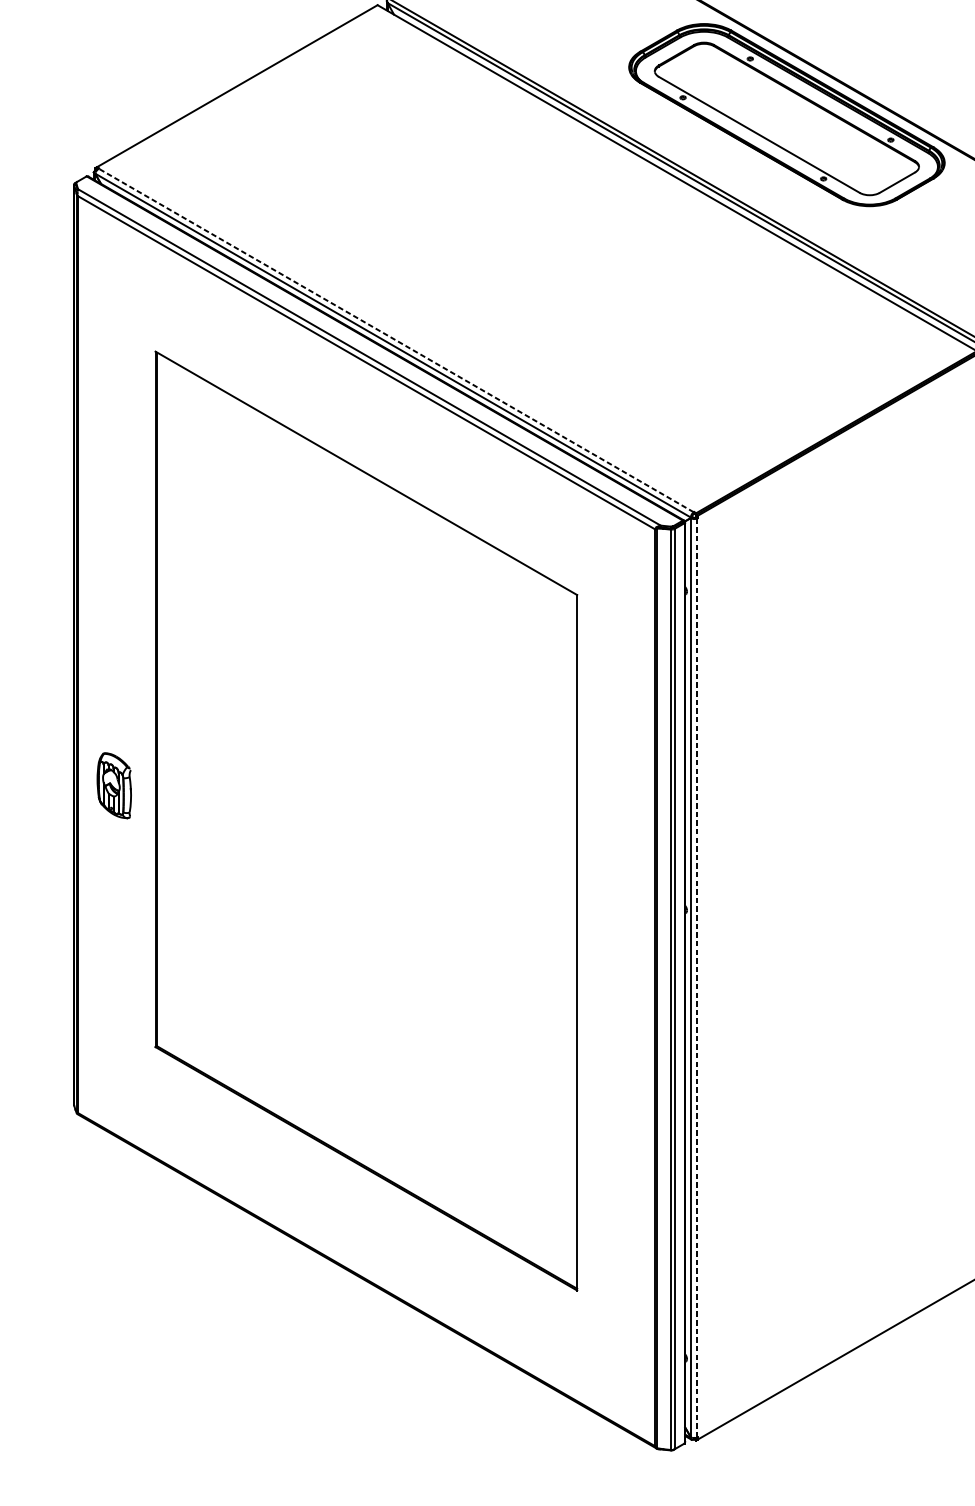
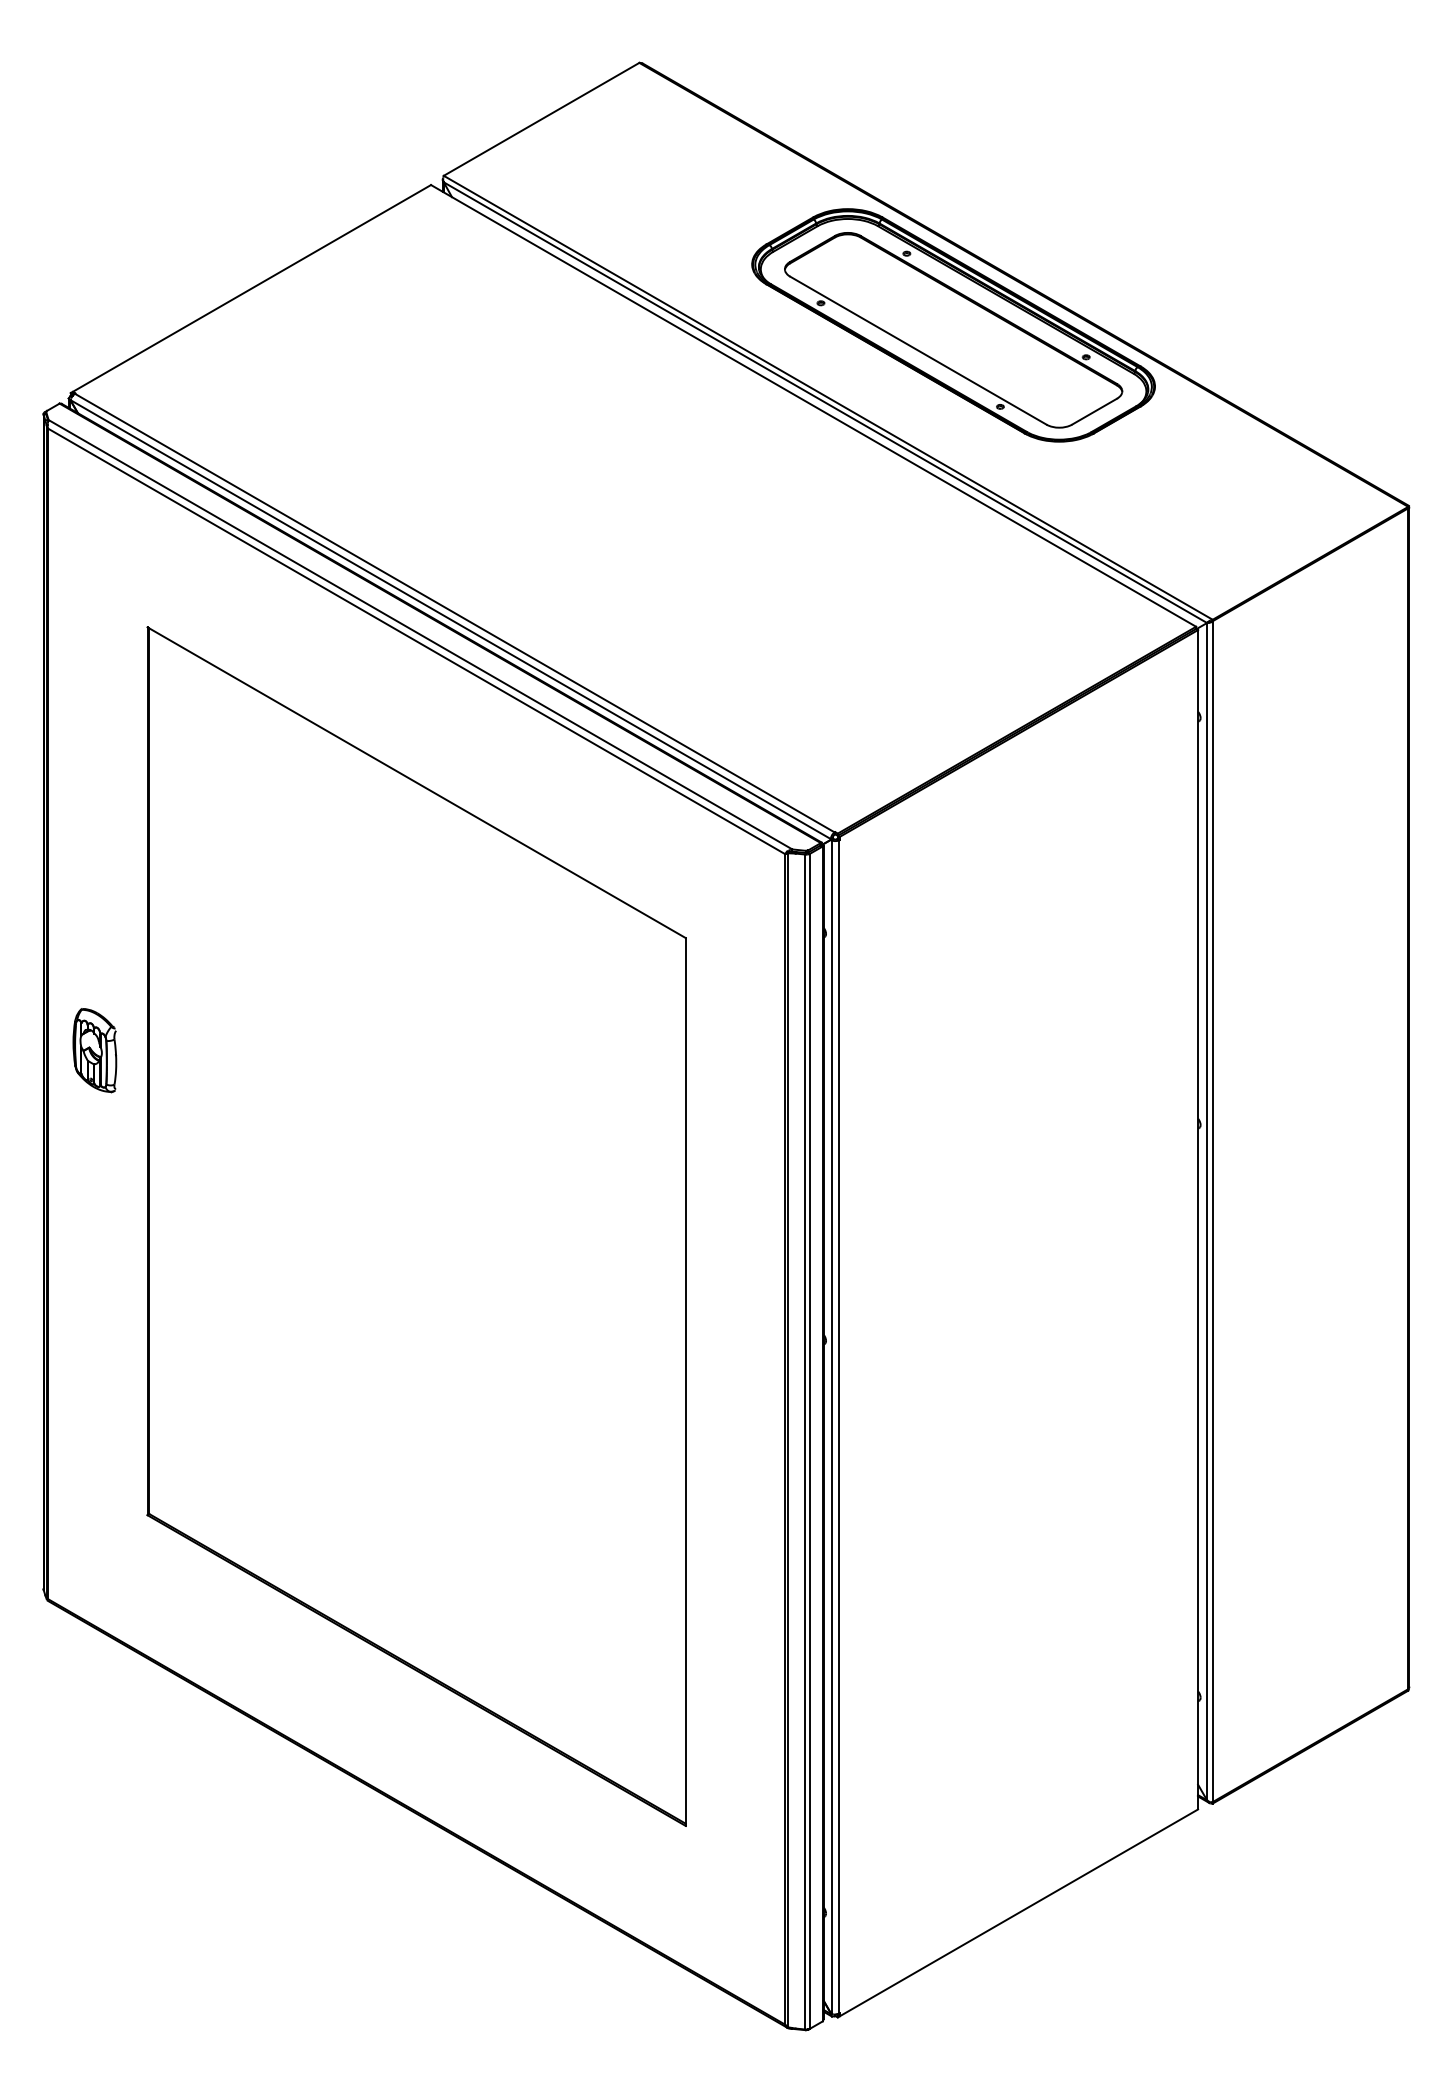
line: (396, 340) -> (454, 613), dashed -> solid
part: (114, 785) -> (94, 1050), moved
line: (697, 977) -> (839, 1426), dashed -> solid

